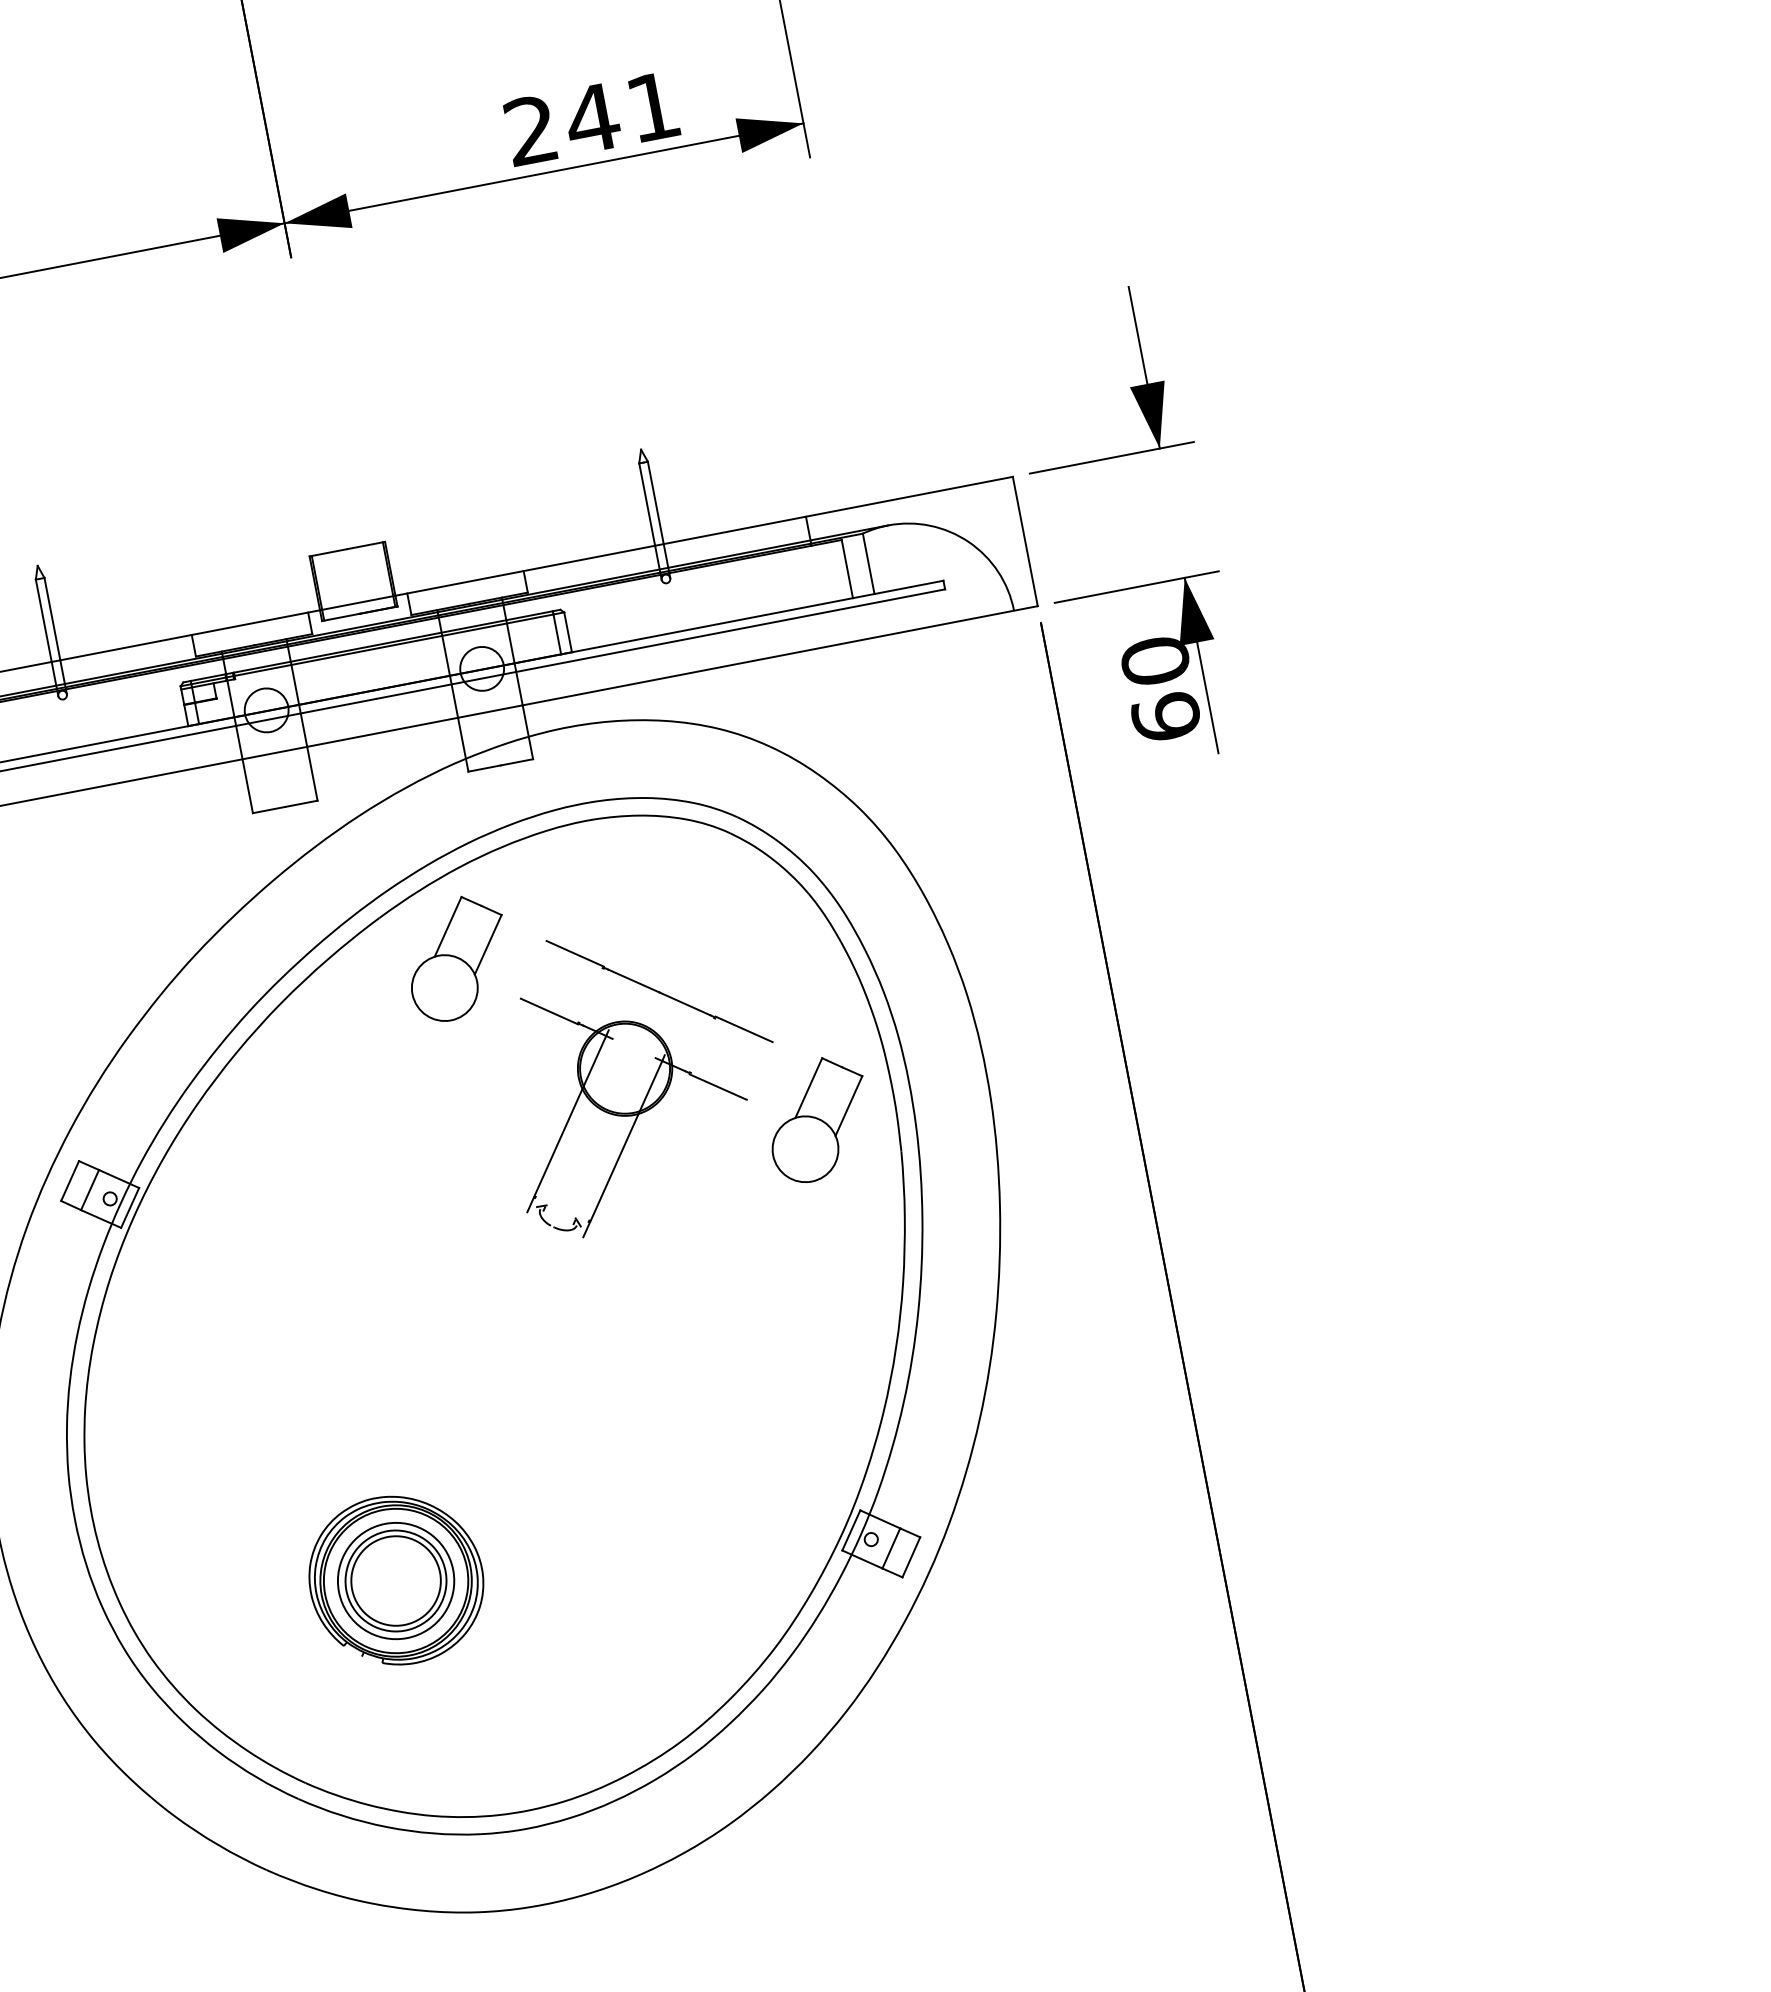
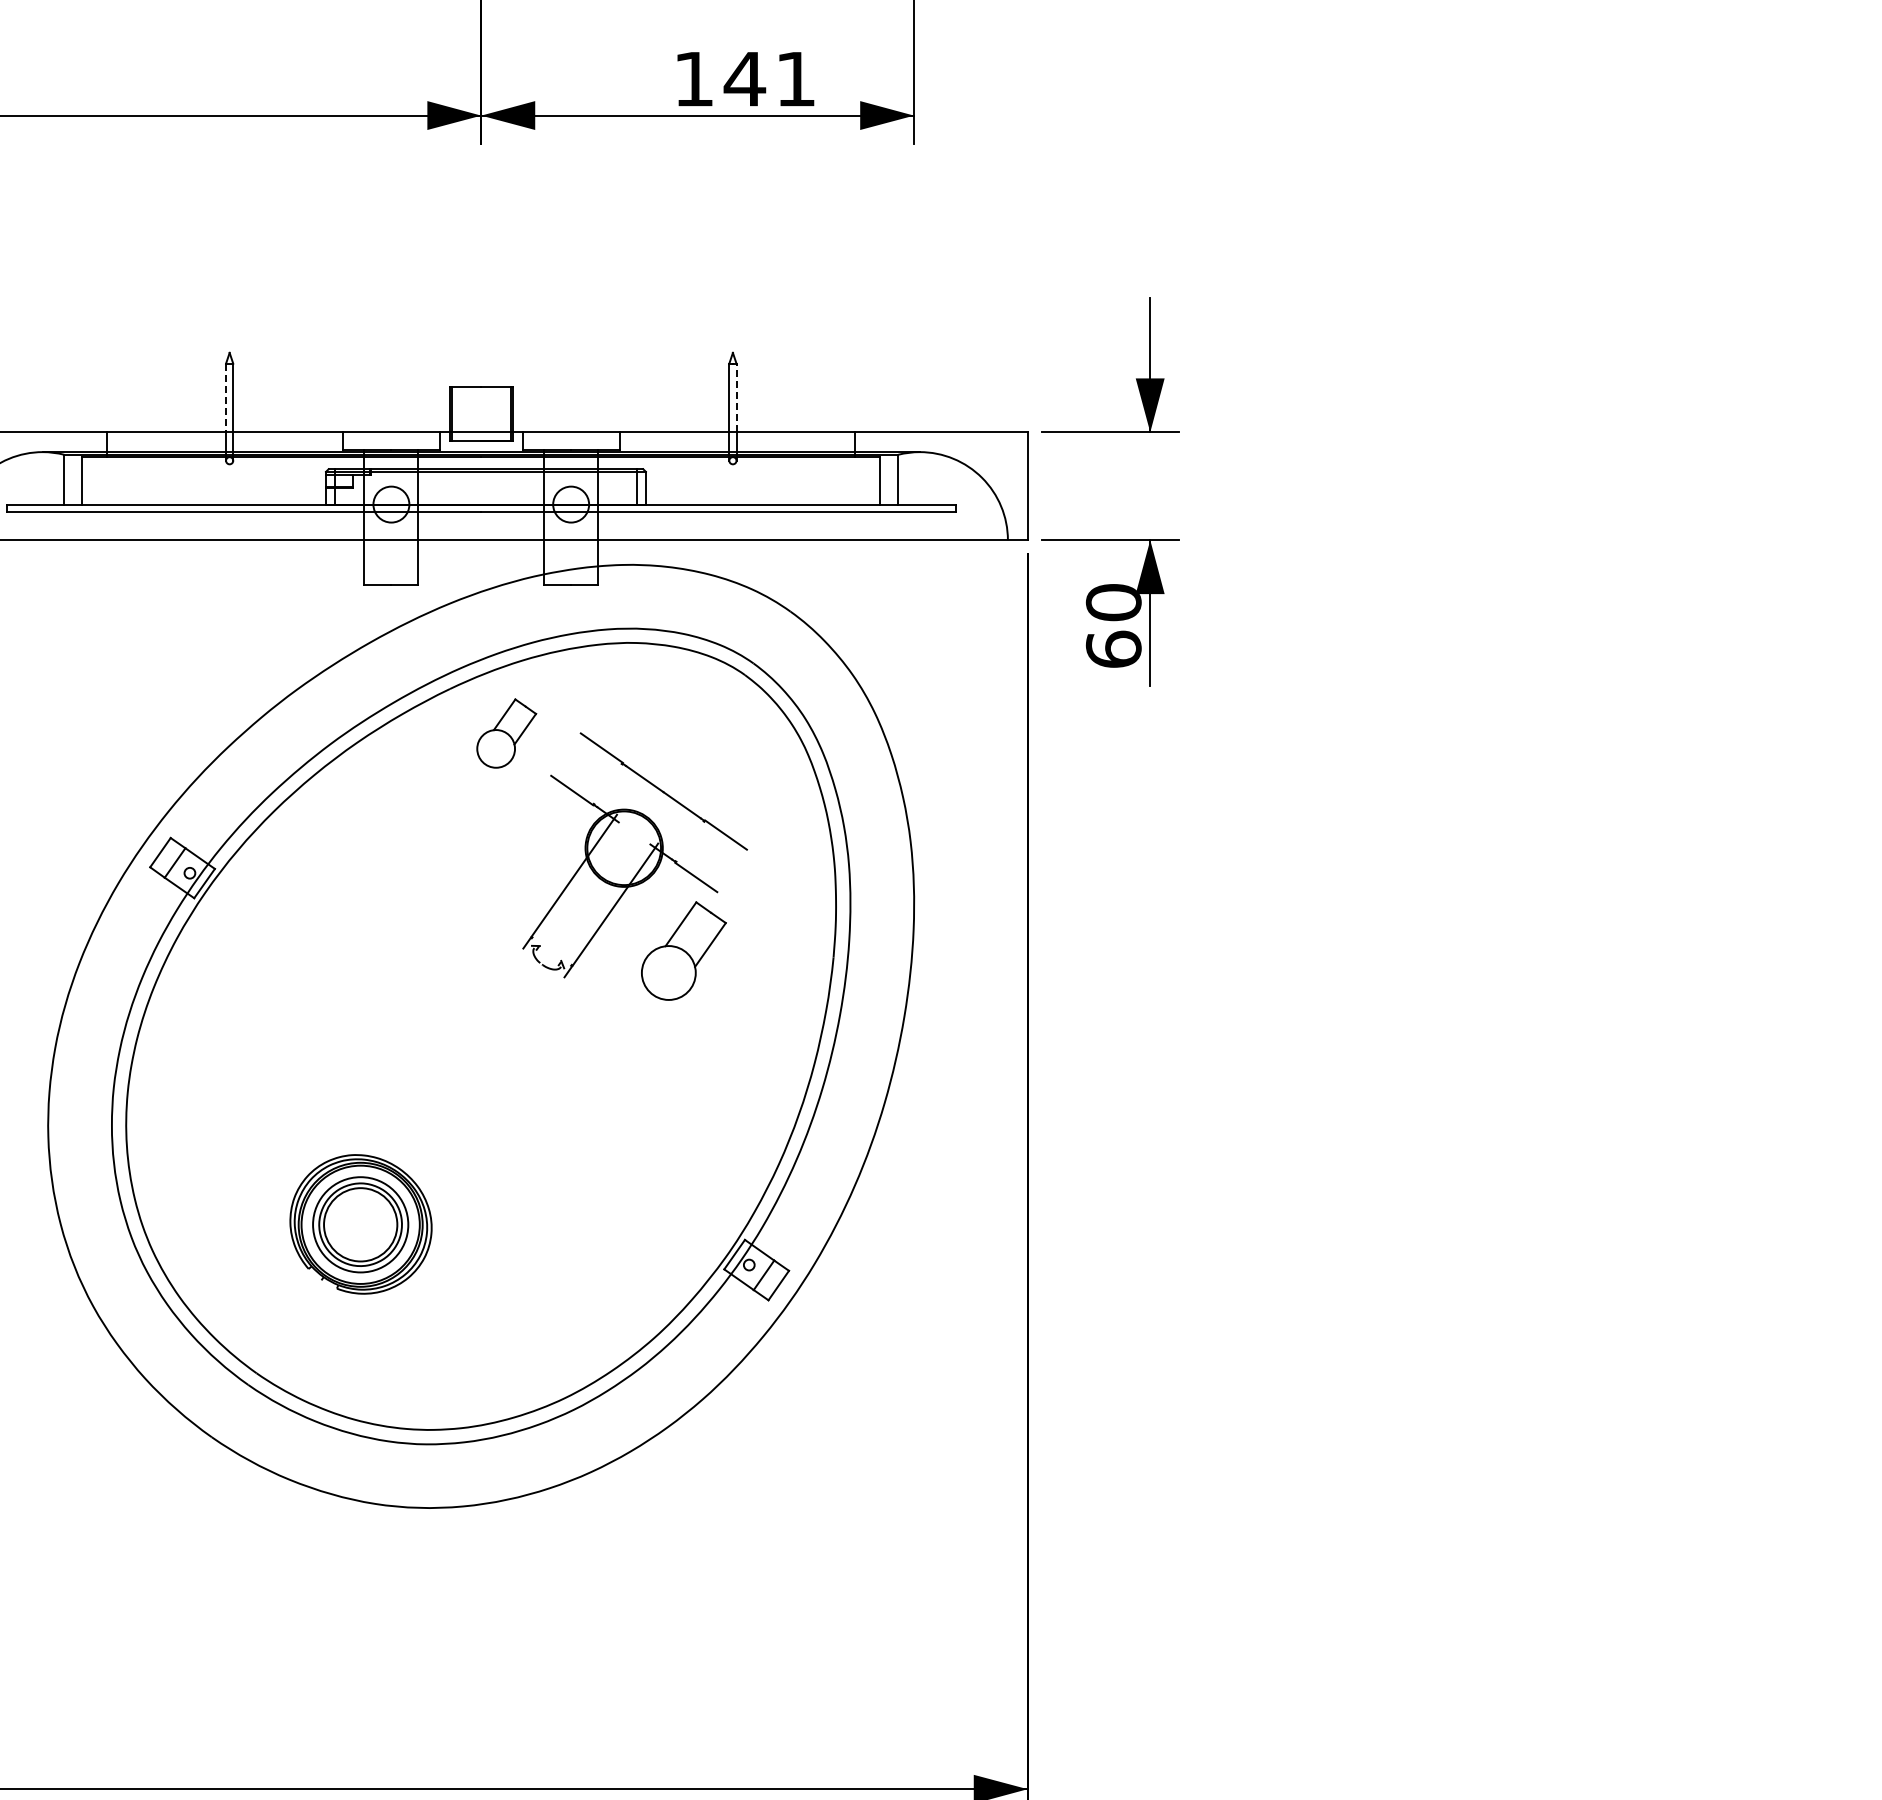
text: (530, 129) -> (693, 78), 241 -> 141
line: (655, 502) -> (736, 397), solid -> dashed
line: (44, 621) -> (226, 398), solid -> dashed
part: (457, 958) -> (506, 733), size x0.7
part: (817, 1118) -> (683, 950), moved

